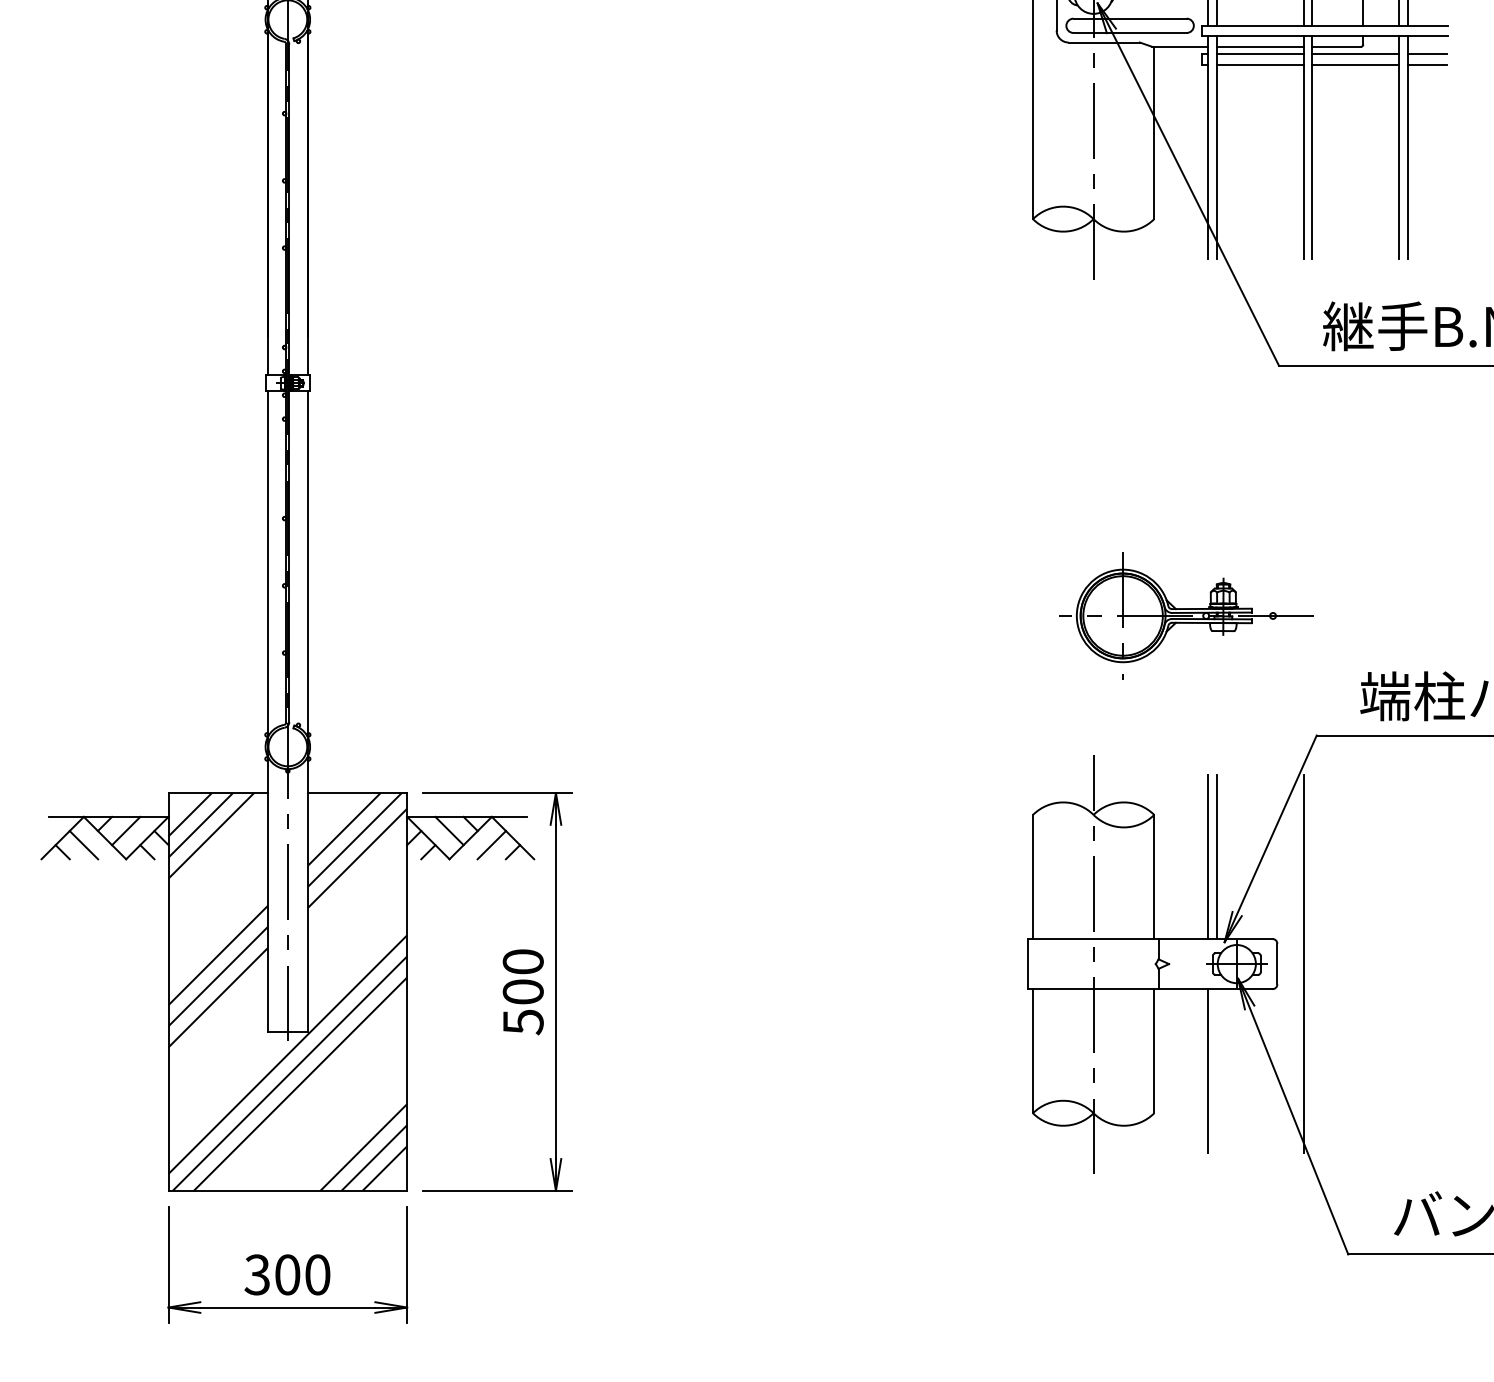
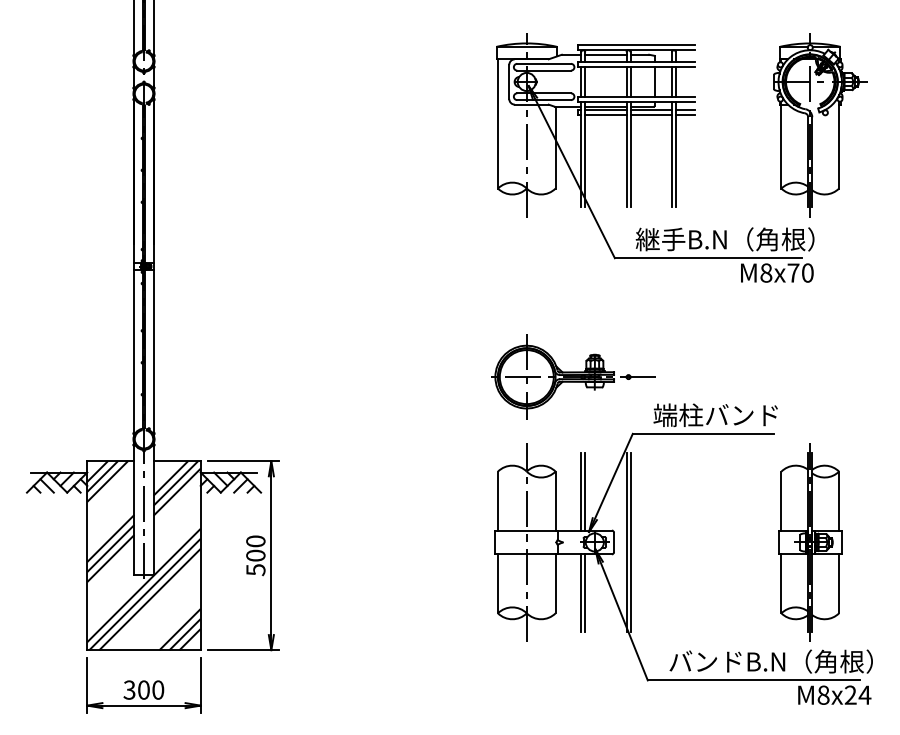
part: (1191, 614) -> (573, 376), size x1.43
line: (1311, 964) -> (630, 542), added
line: (1217, 1071) -> (585, 593), added

